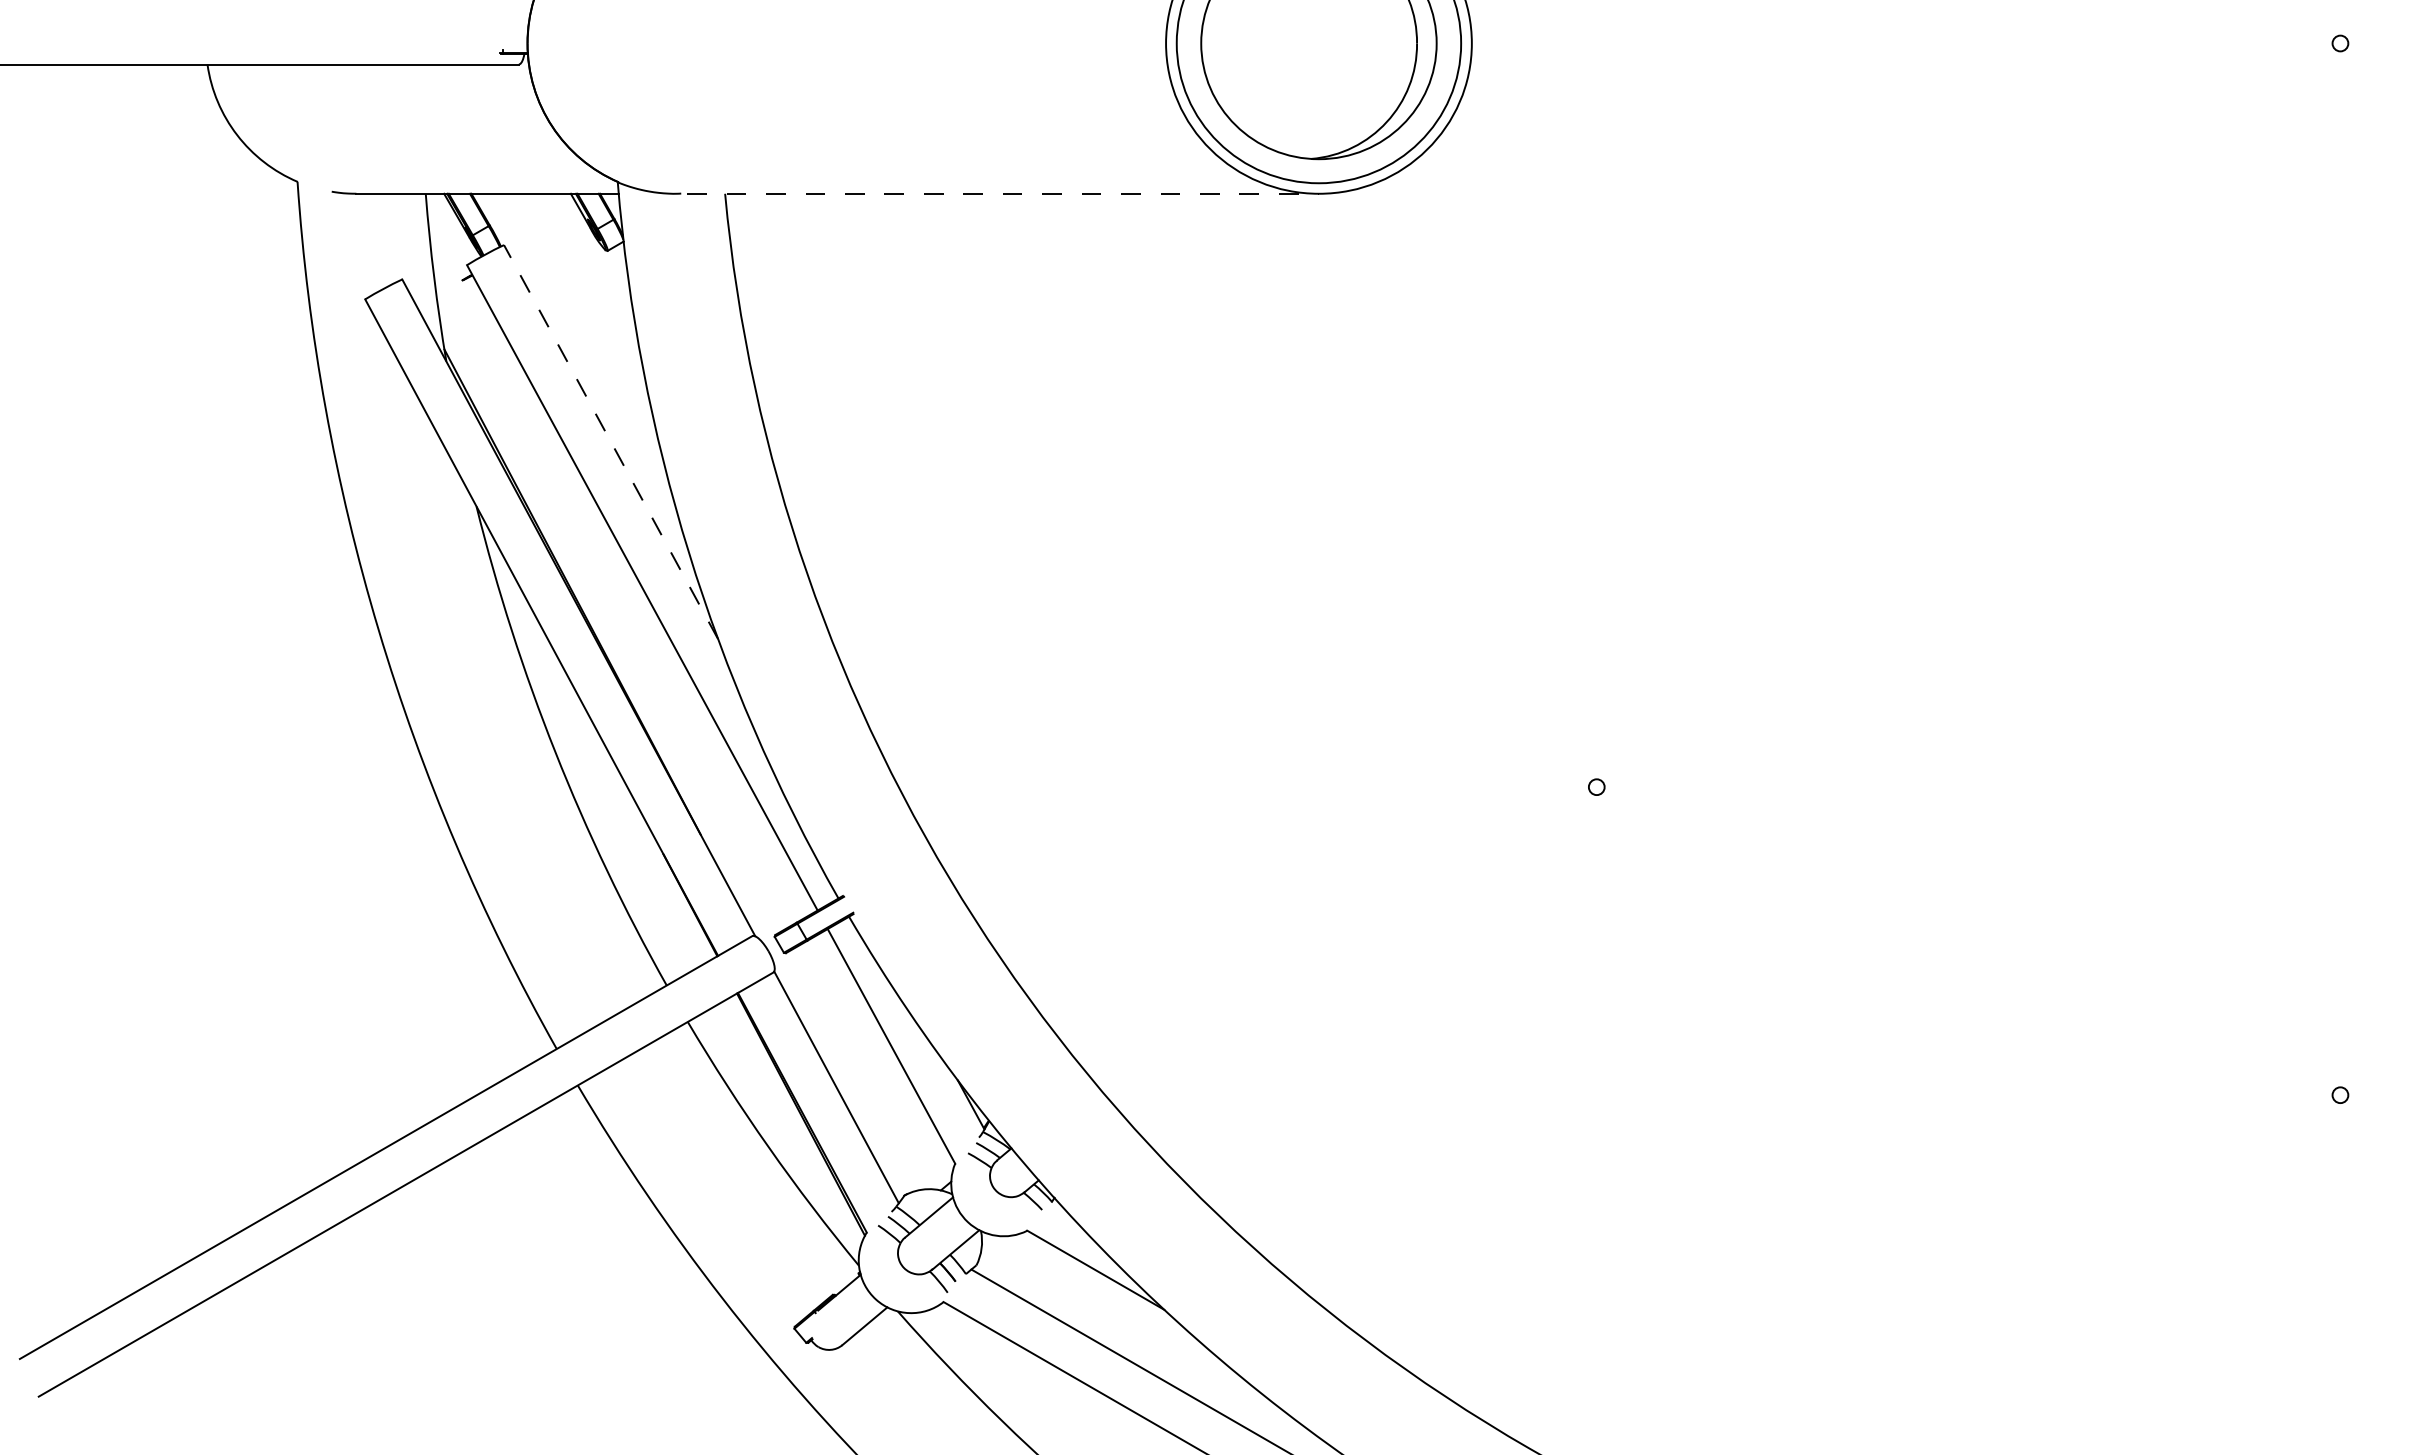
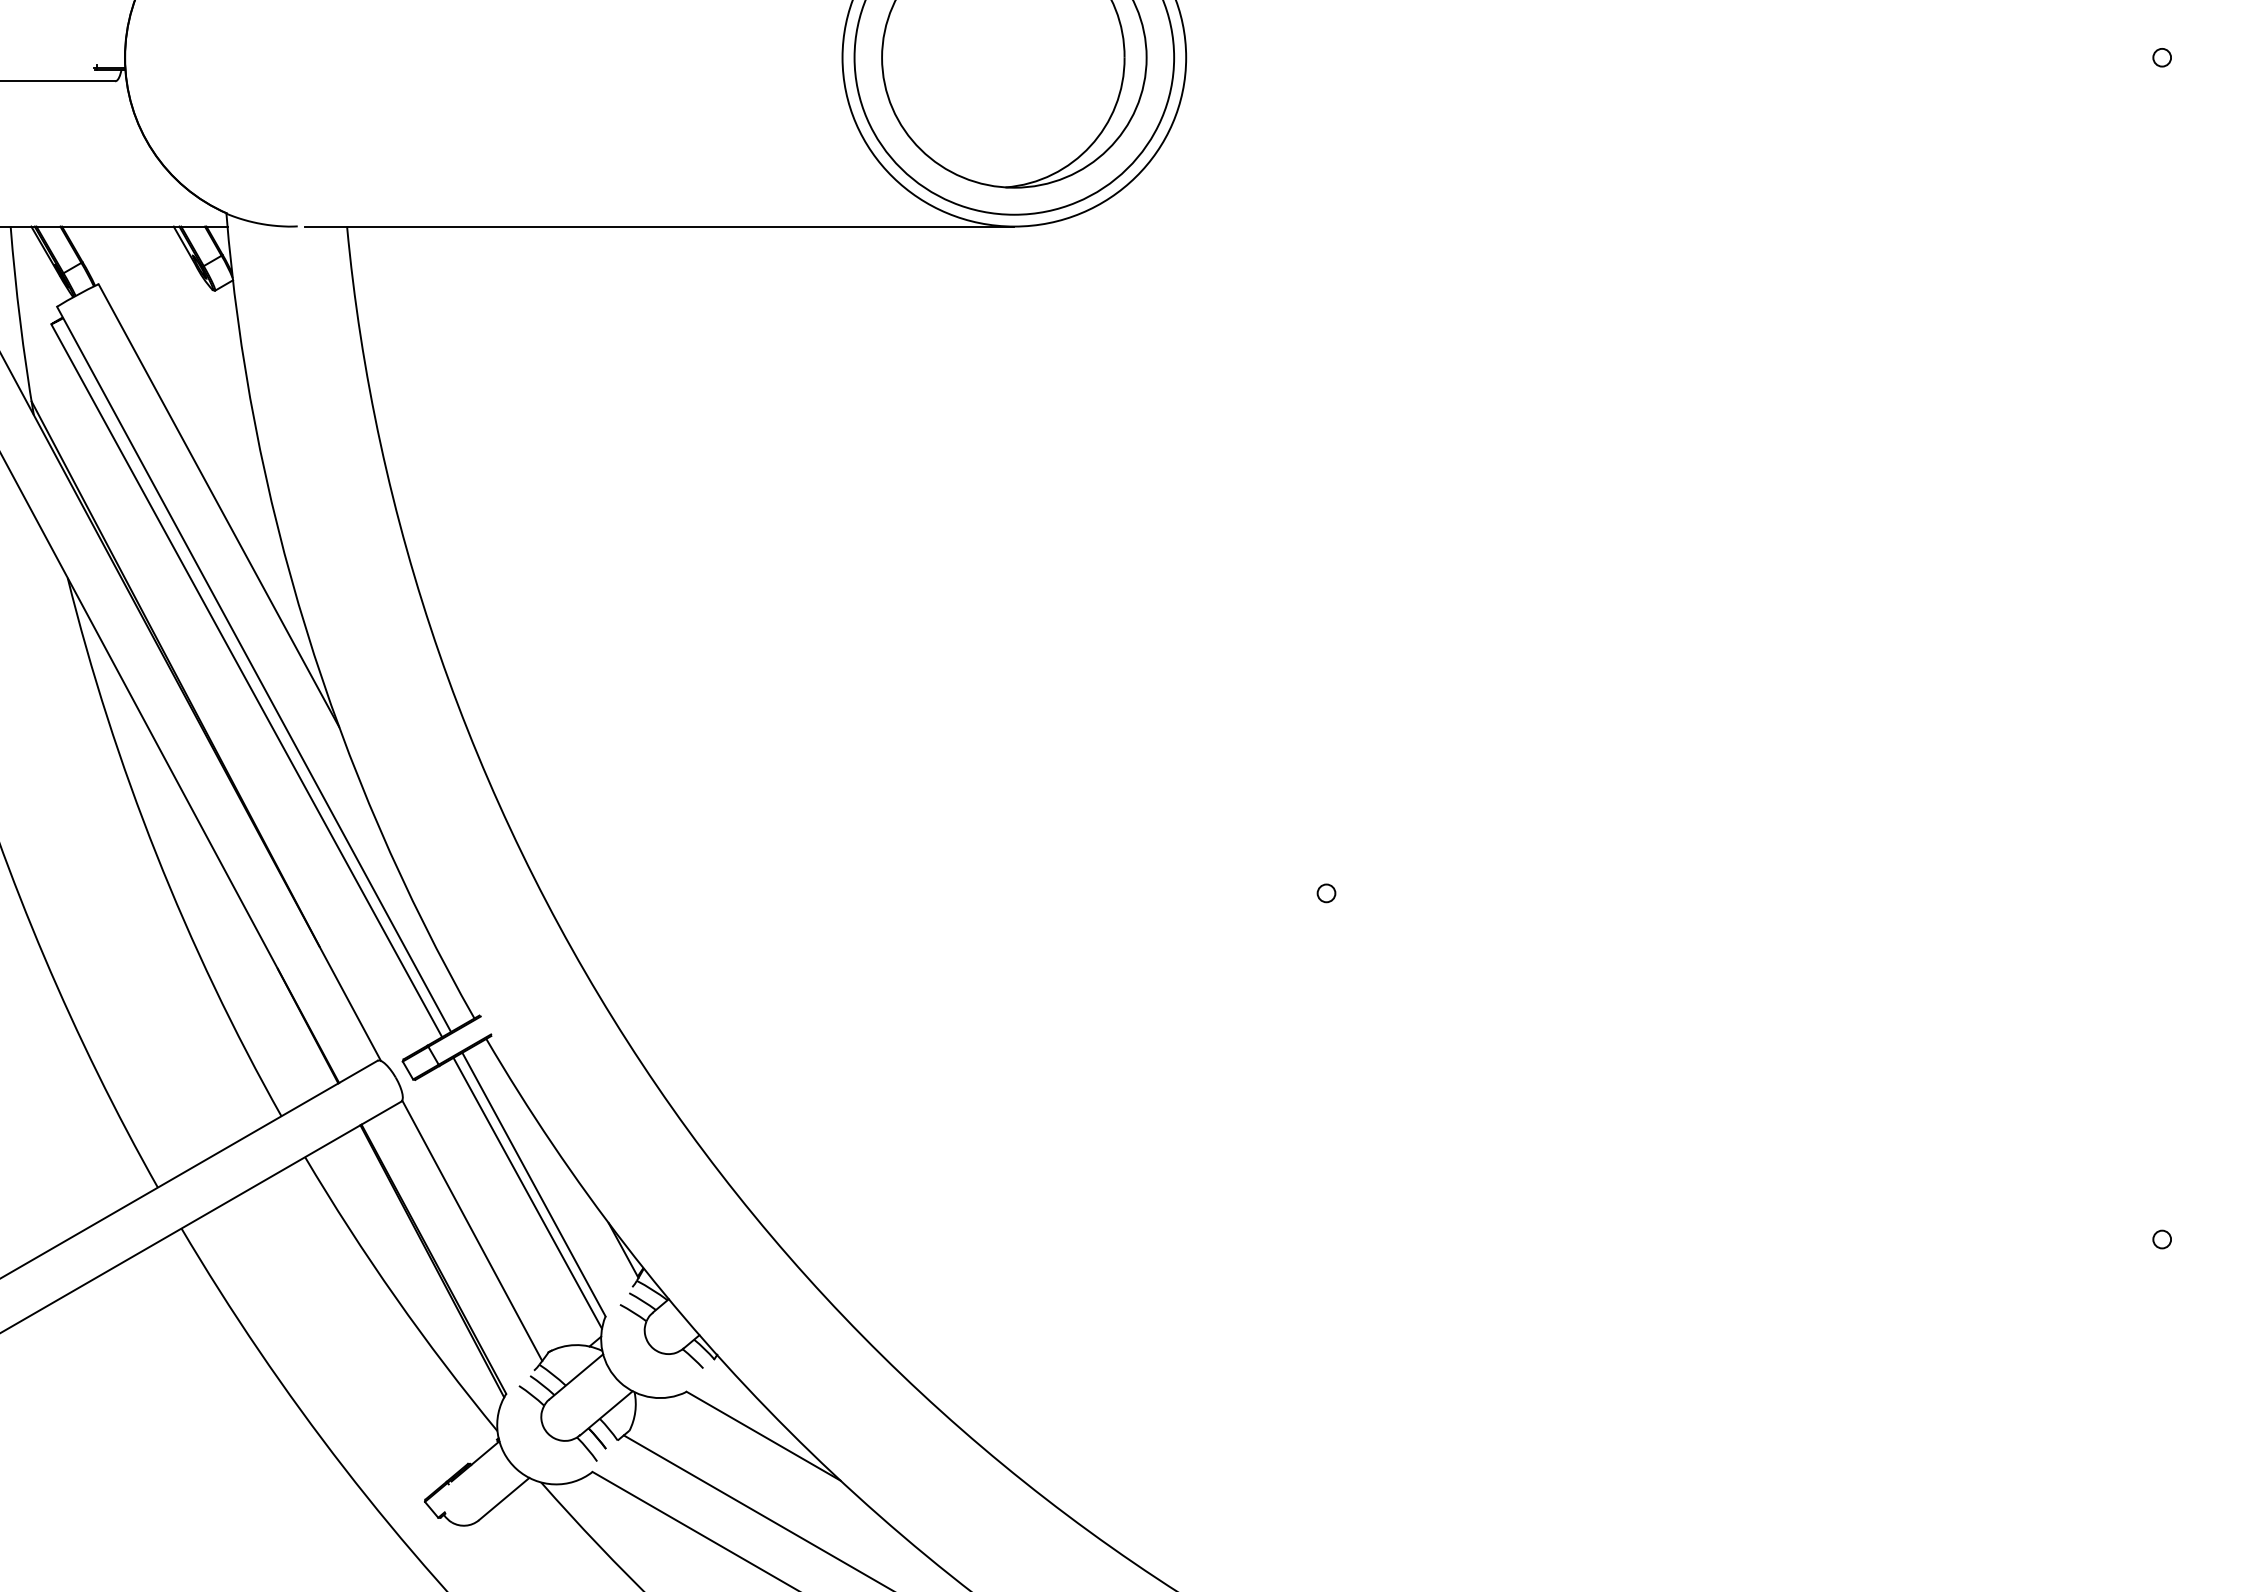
line: (1003, 193) -> (659, 226), dashed -> solid
line: (610, 441) -> (218, 504), dashed -> solid
line: (635, 597) -> (246, 680), added
line: (885, 1053) -> (527, 1192), added

